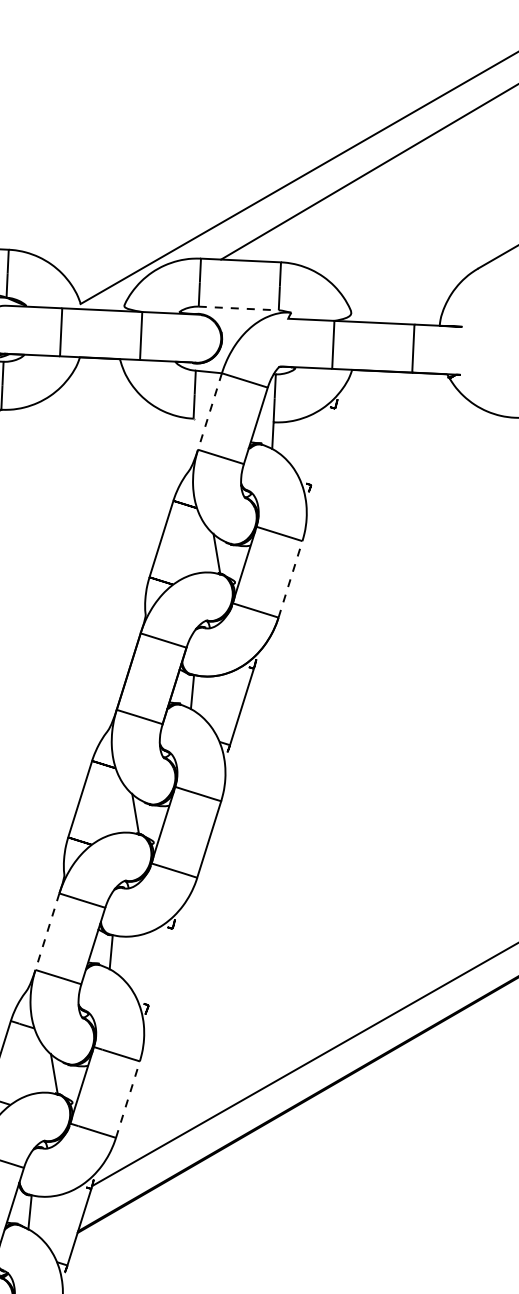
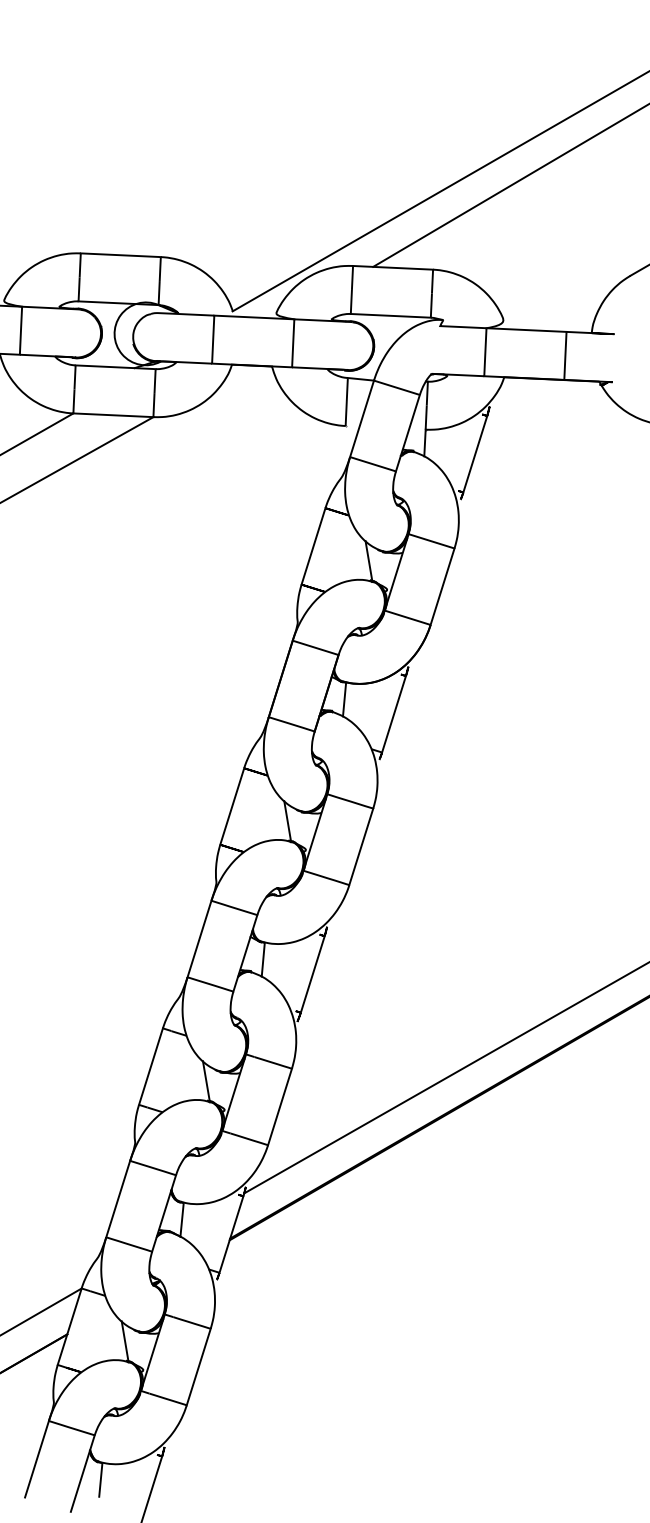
line: (239, 308) -> (391, 315), dashed -> solid
line: (209, 412) -> (361, 419), dashed -> solid
line: (323, 447) -> (475, 454), added
line: (290, 579) -> (442, 586), dashed -> solid
line: (47, 932) -> (199, 939), dashed -> solid
line: (160, 967) -> (312, 974), added
line: (128, 1099) -> (280, 1106), dashed -> solid

